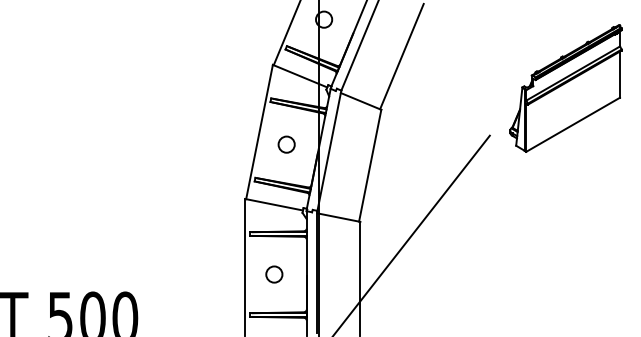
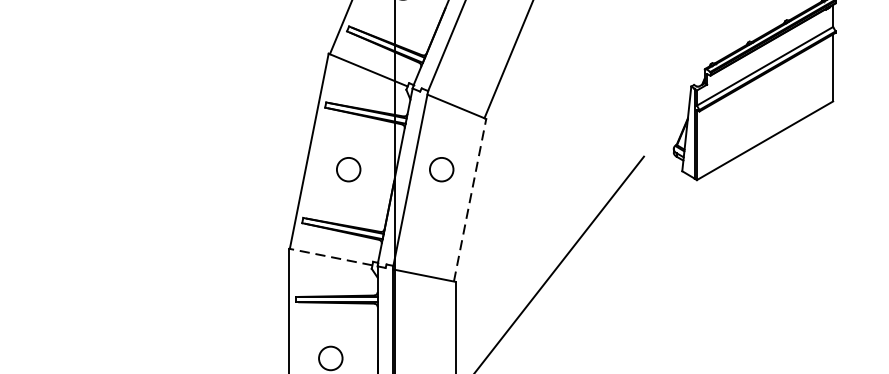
circle: (350, 144) -> (441, 169), added
line: (370, 165) -> (470, 199), solid -> dashed
line: (273, 204) -> (329, 256), solid -> dashed

